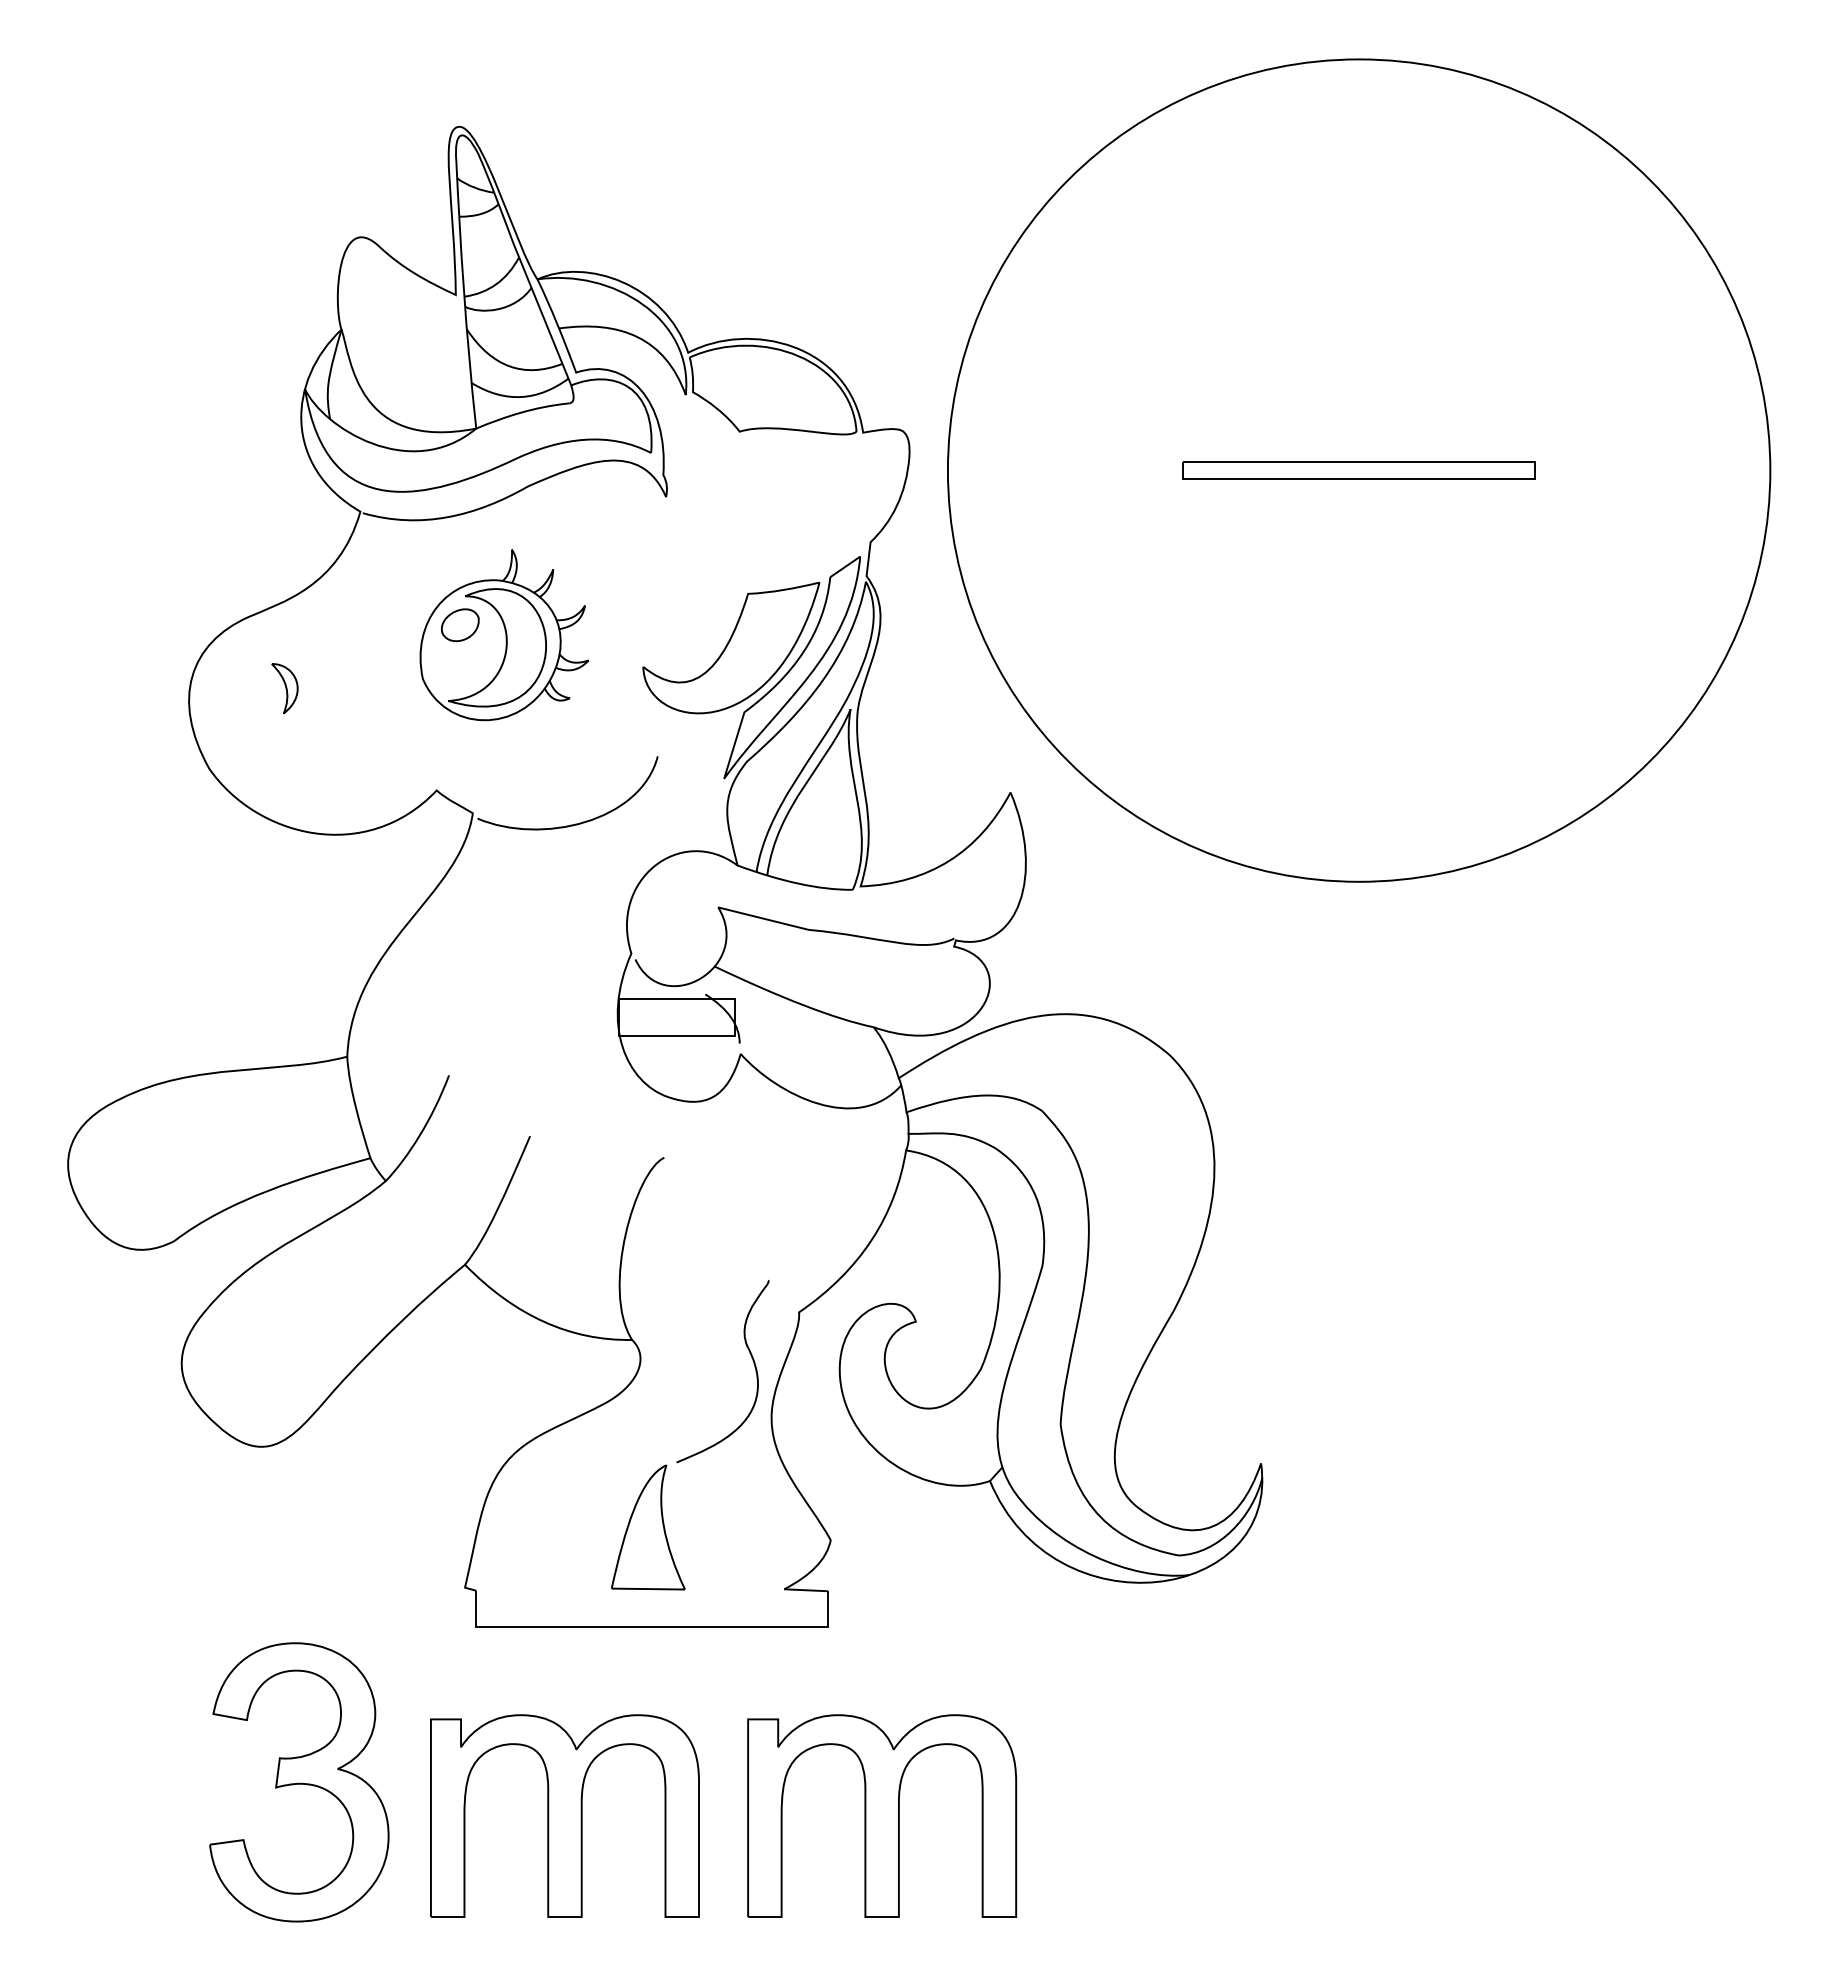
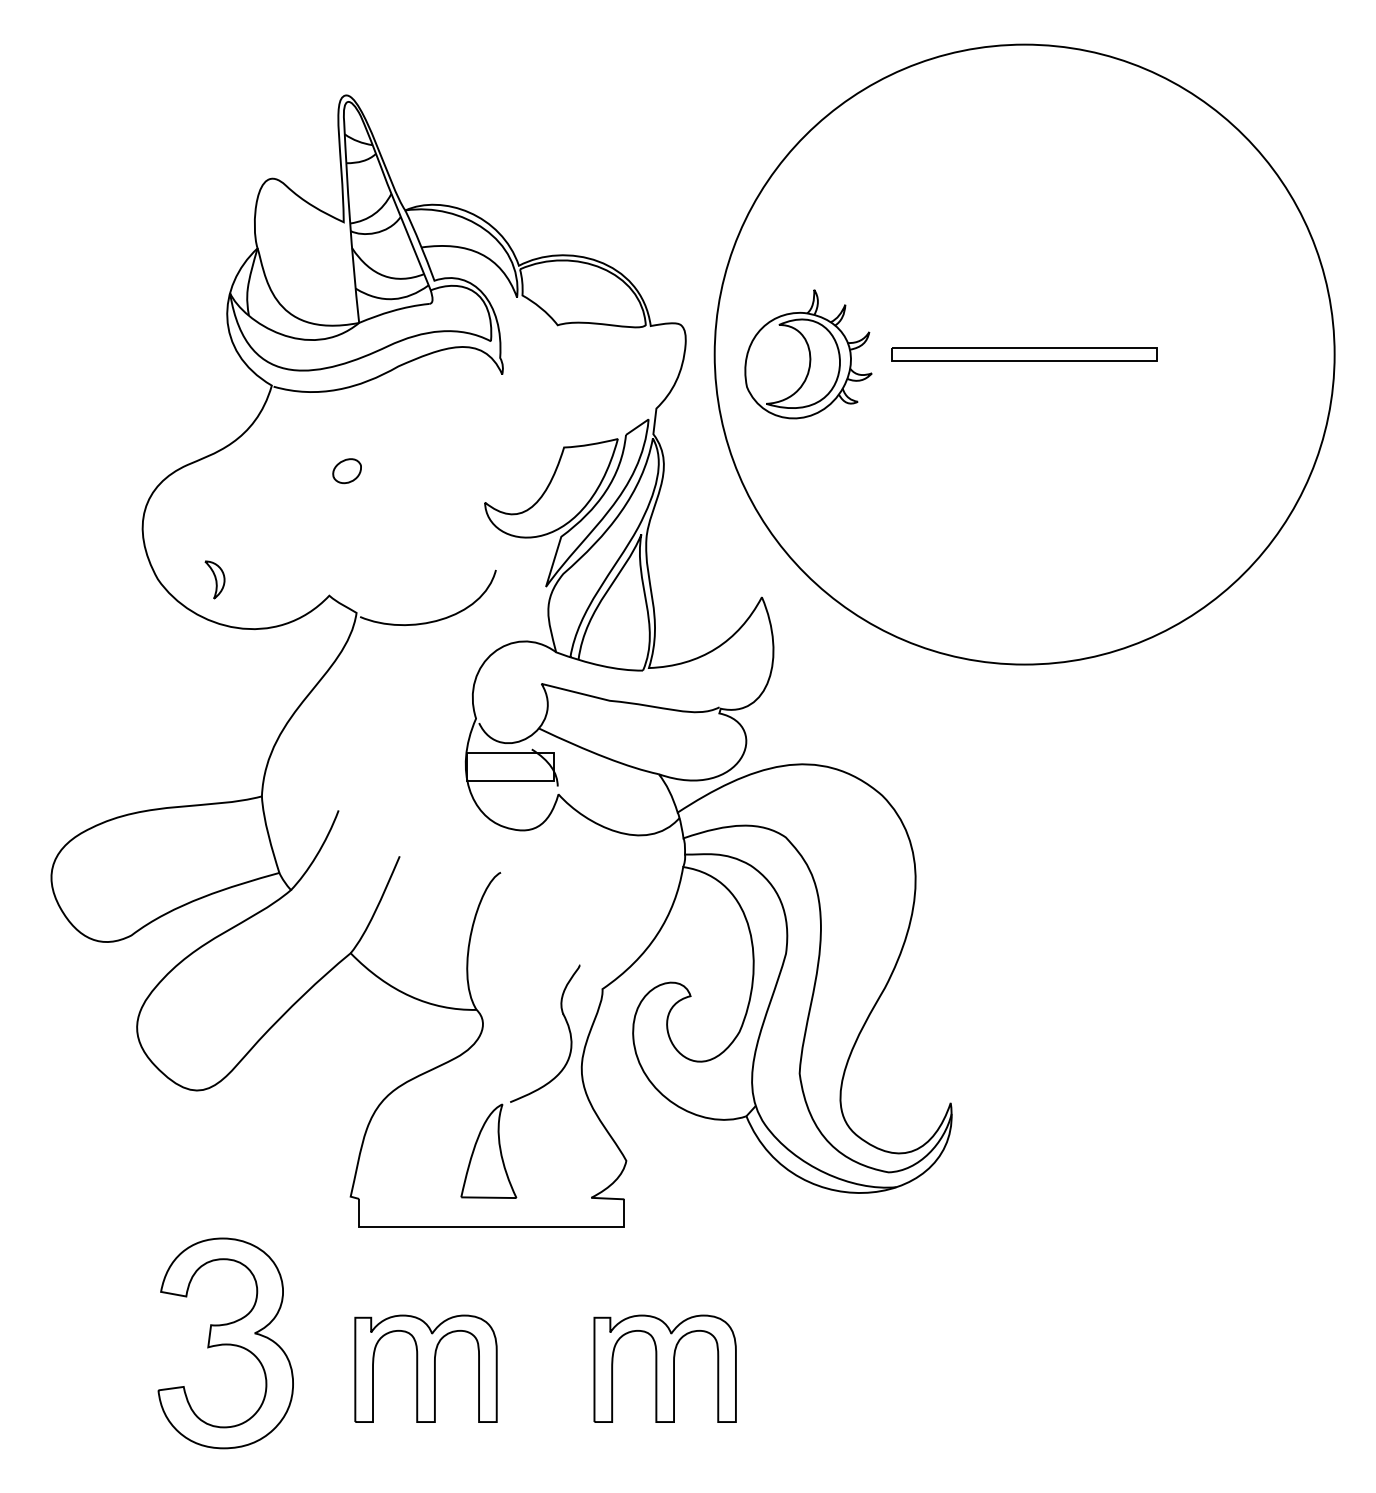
part: (503, 635) -> (807, 354), moved
part: (284, 688) -> (214, 579), moved
part: (564, 1815) -> (425, 1368), size x0.7
part: (882, 1815) -> (665, 1368), size x0.7

